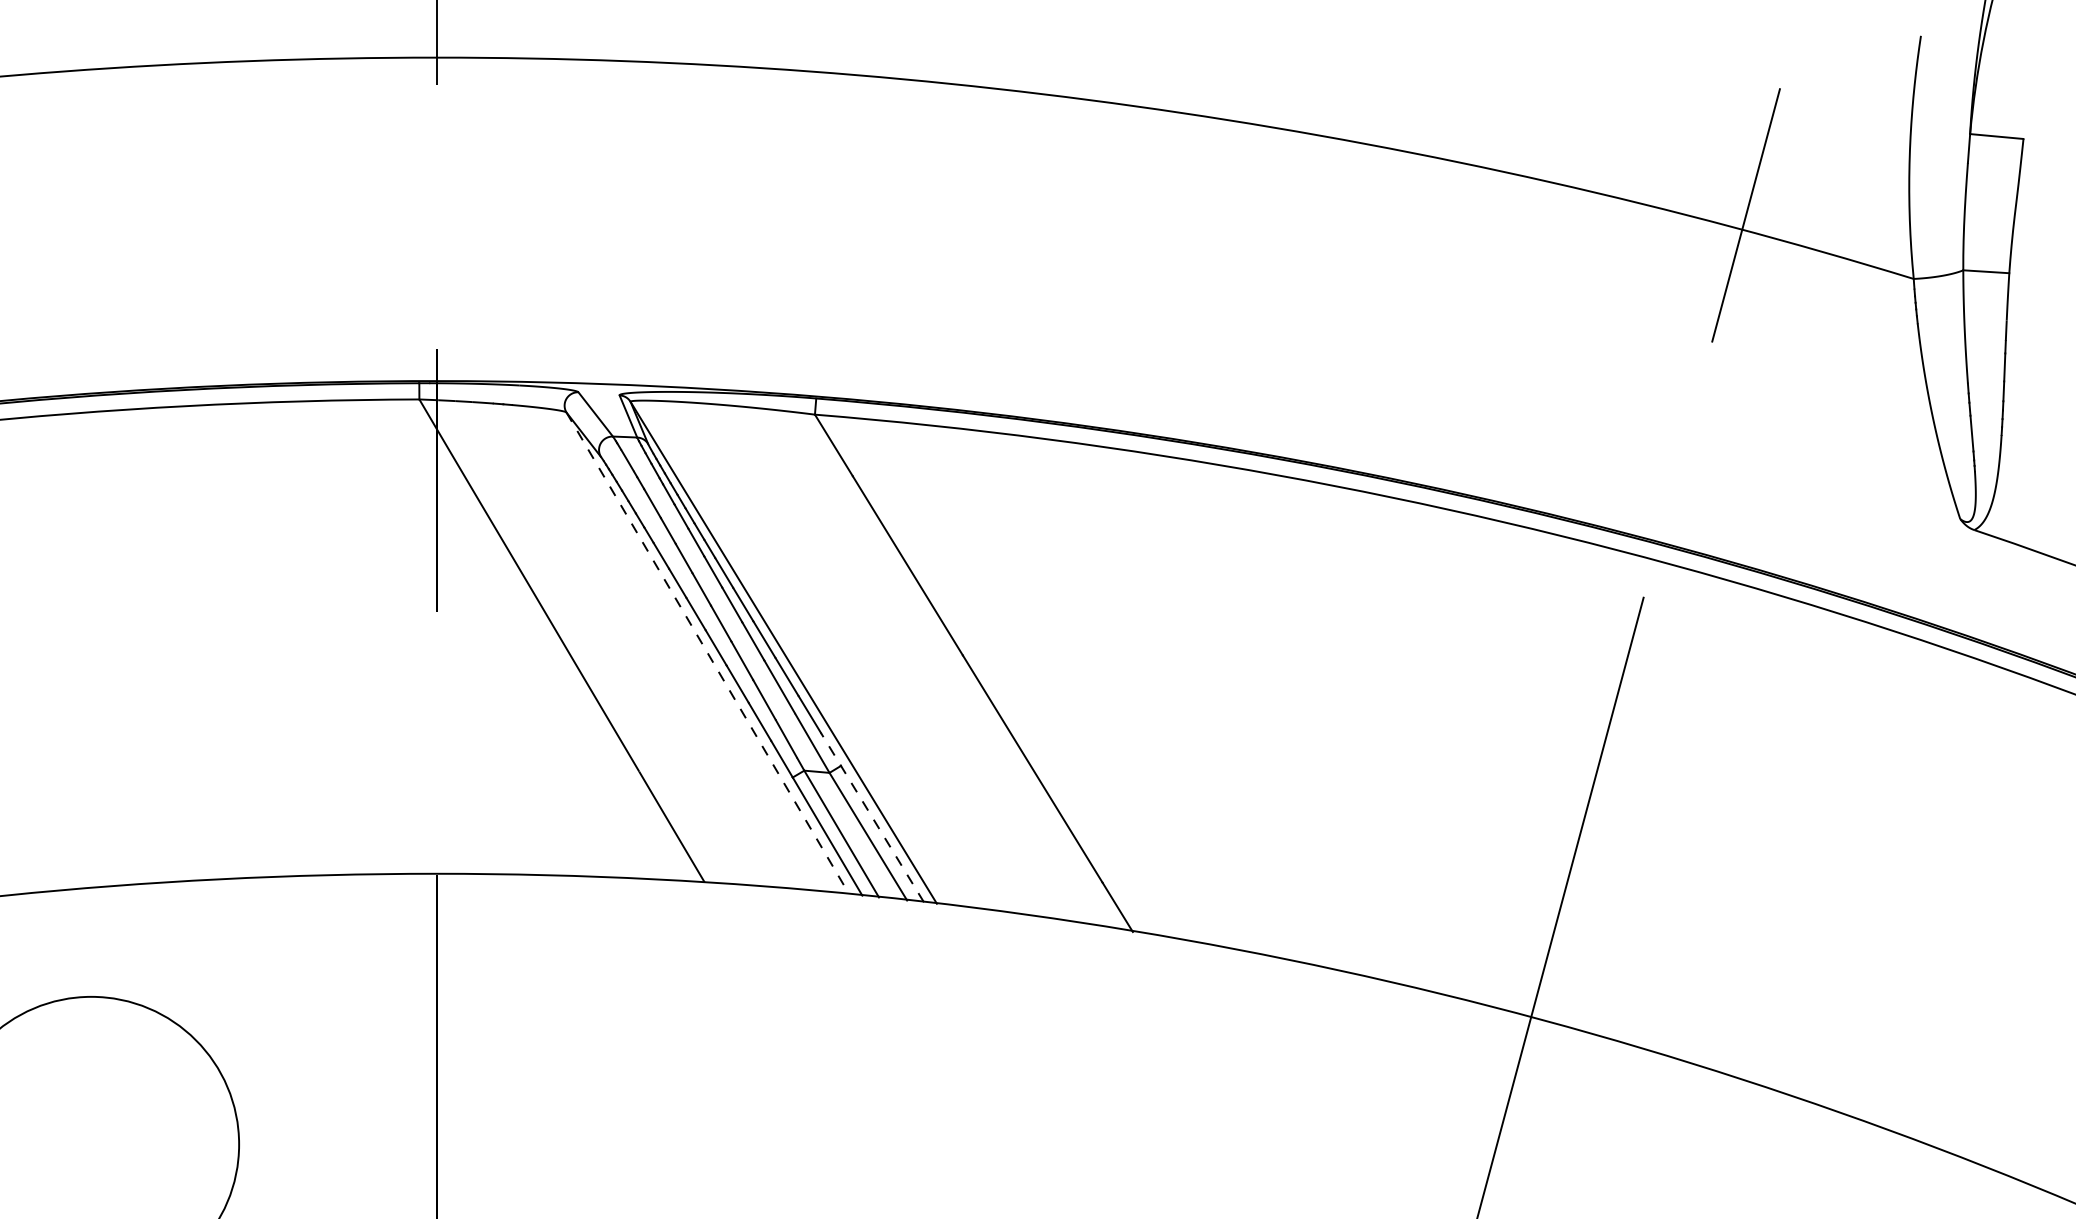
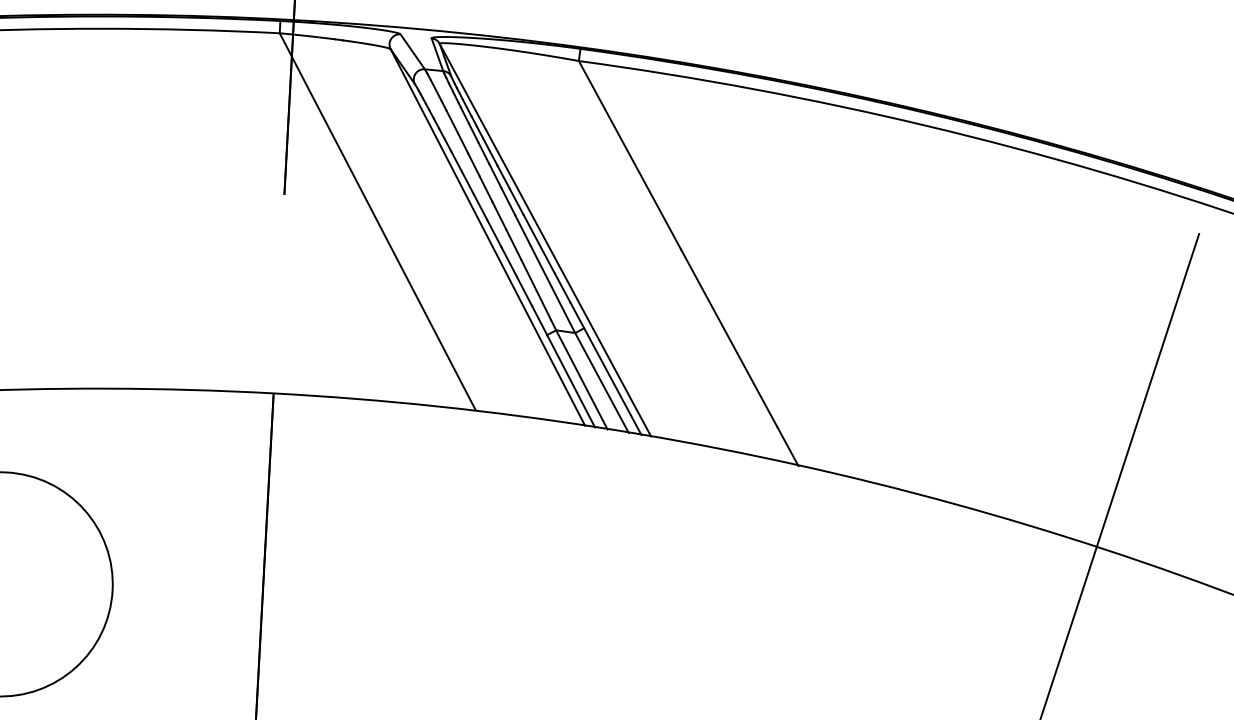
line: (708, 653) -> (488, 237), dashed -> solid
line: (872, 817) -> (605, 368), dashed -> solid

